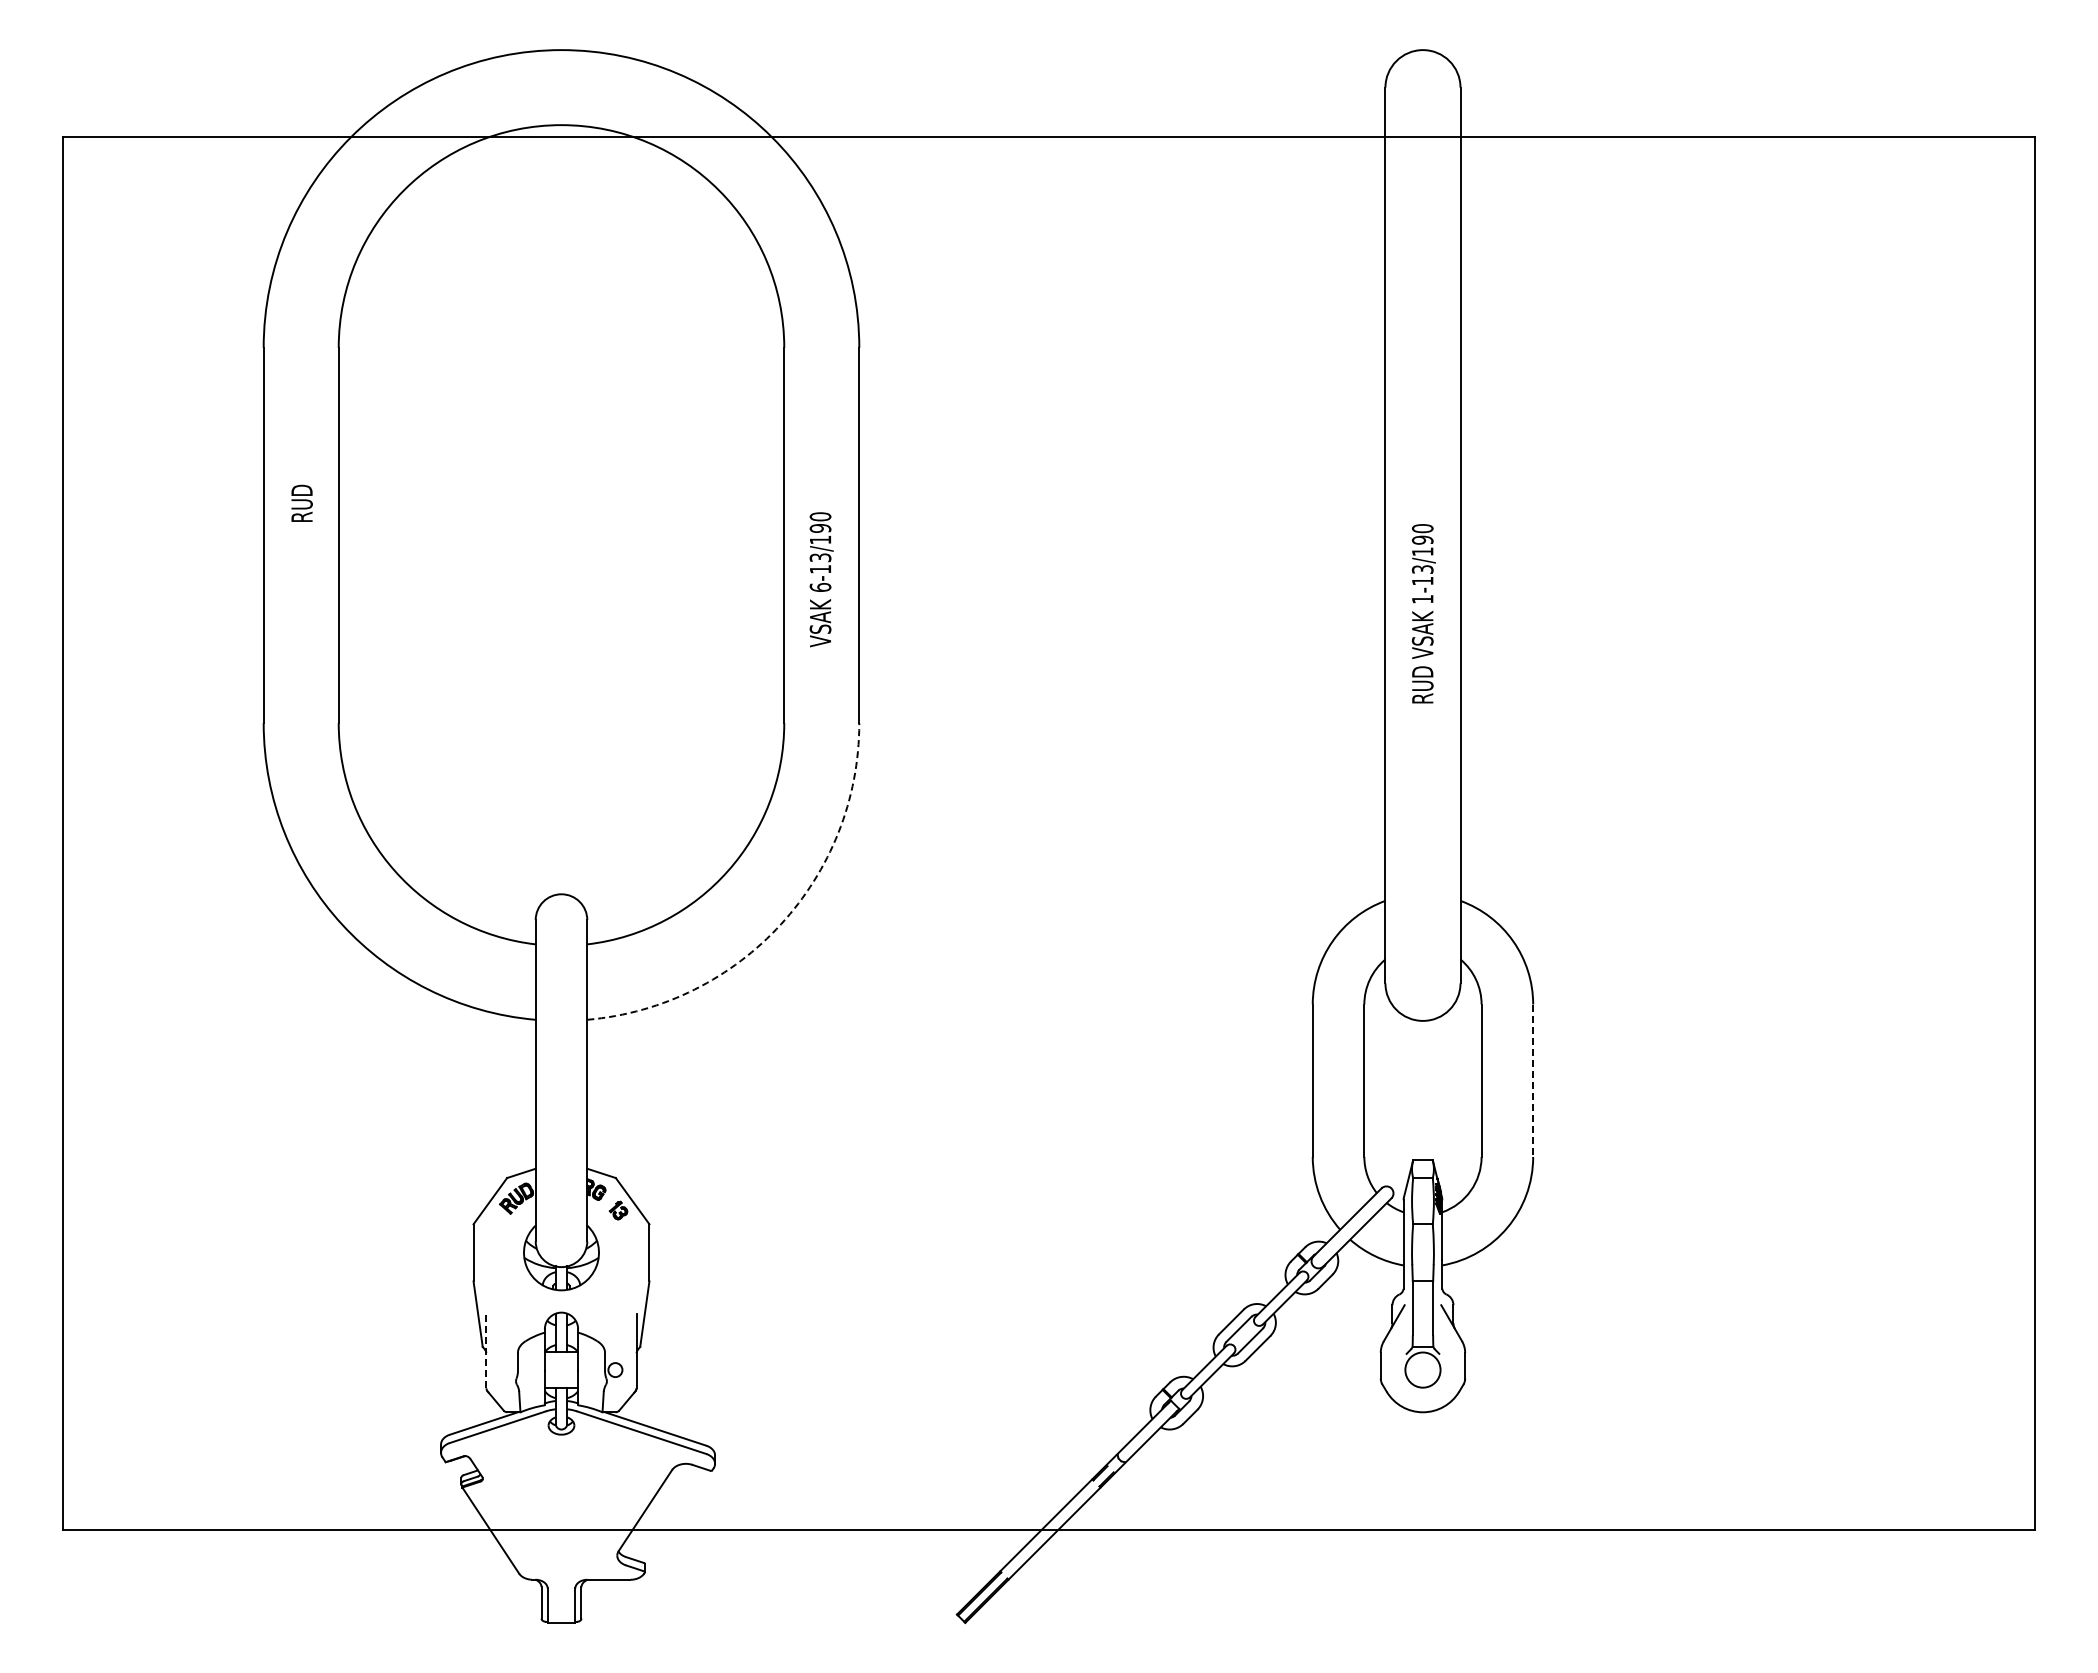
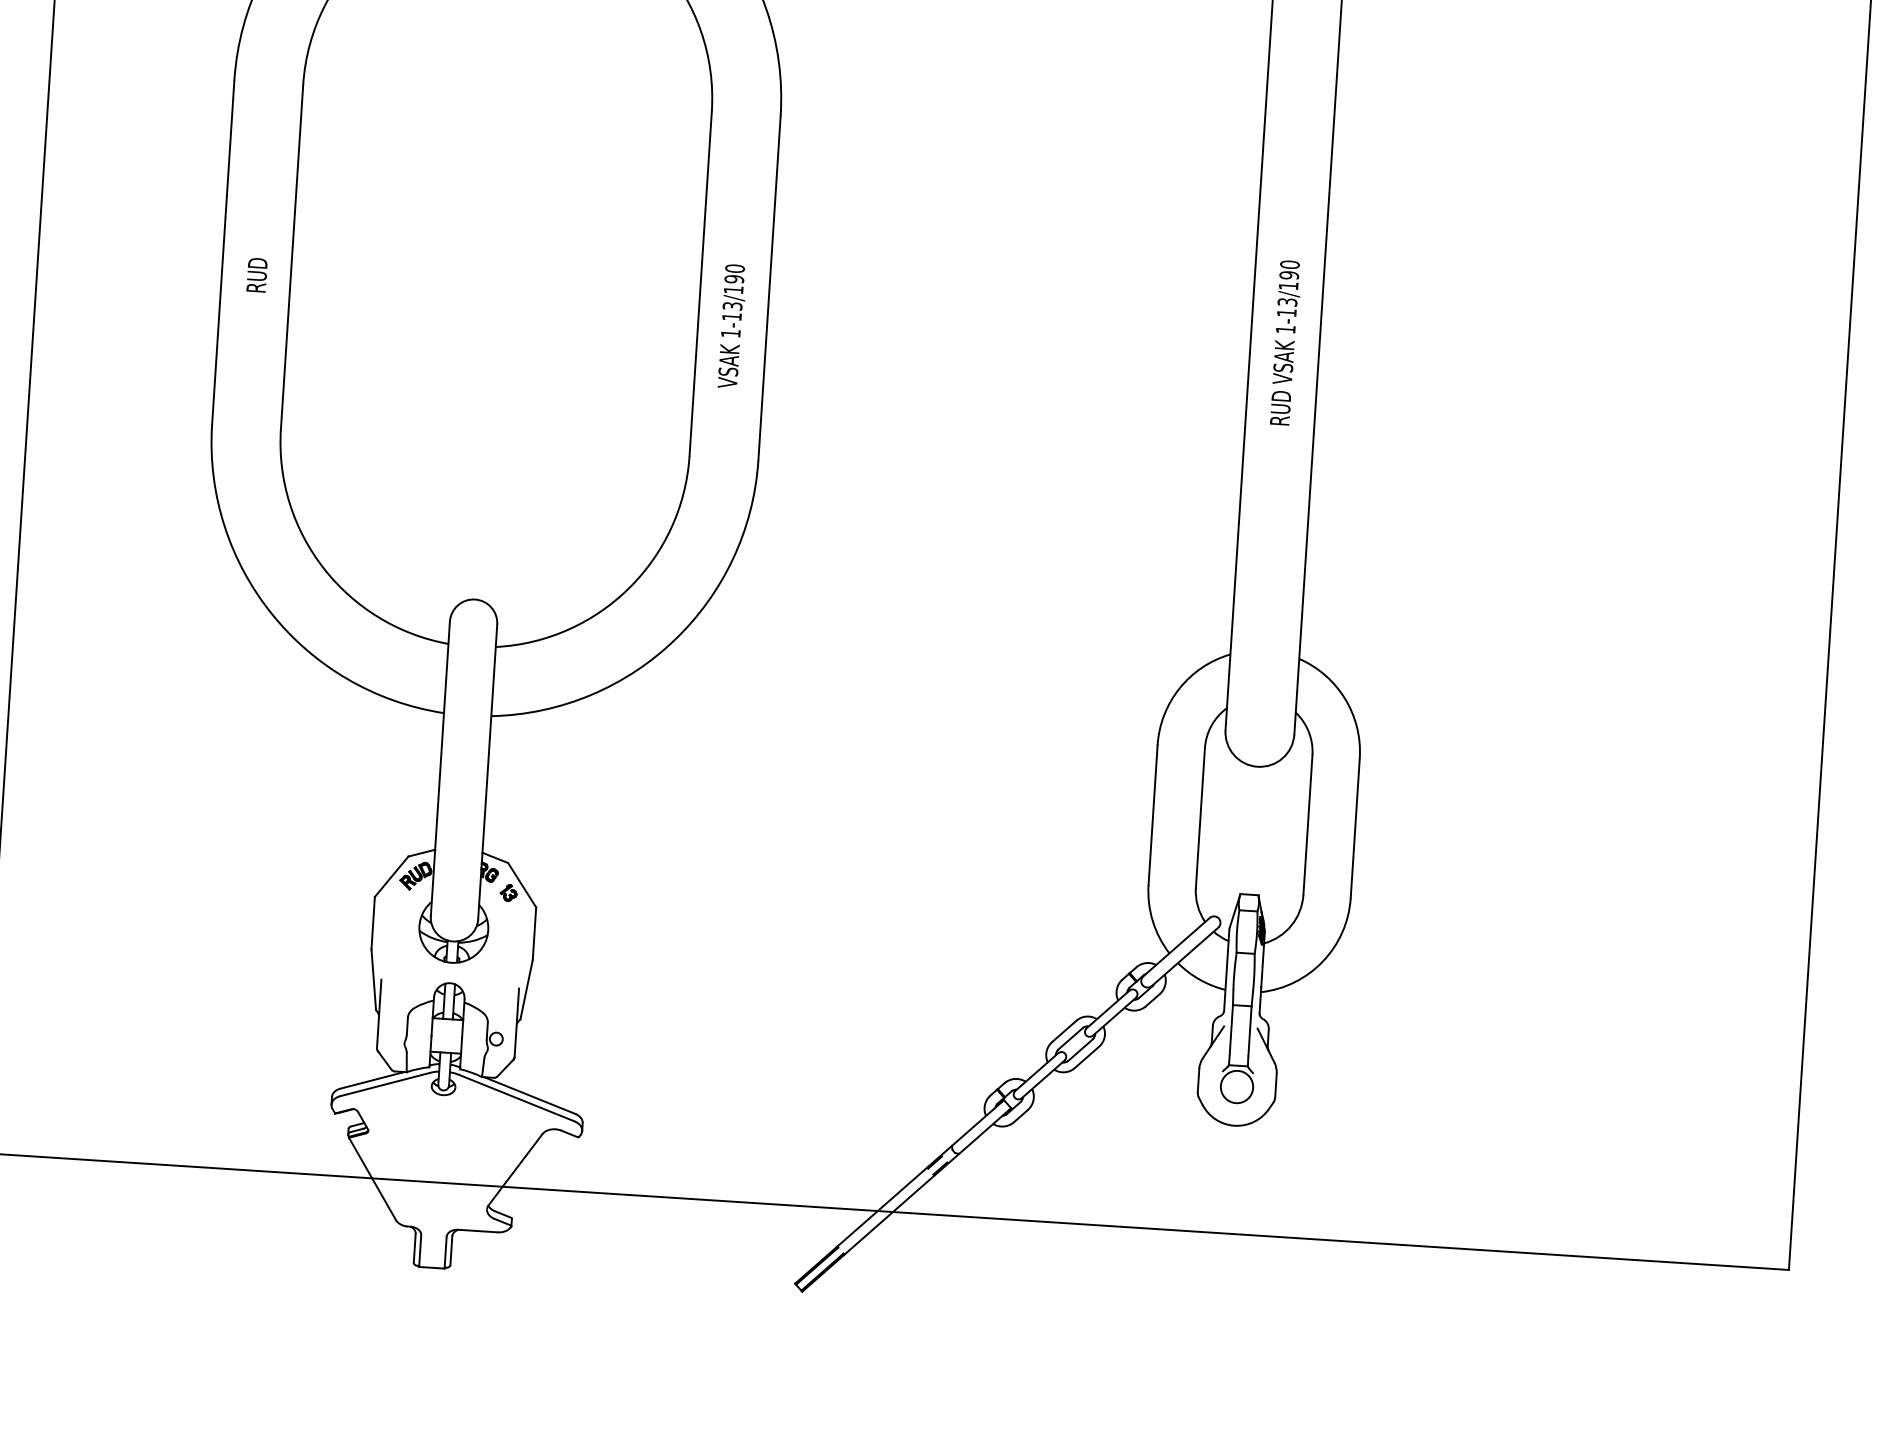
text: (301, 502) -> (256, 274), moved
text: (820, 587) -> (730, 333), 6-13/190 -> 1-13/190
text: (1423, 613) -> (1285, 342), moved
arc: (781, 924) -> (675, 640), dashed -> solid
line: (1533, 1081) -> (1355, 828), dashed -> solid
line: (486, 1350) -> (379, 1013), dashed -> solid

